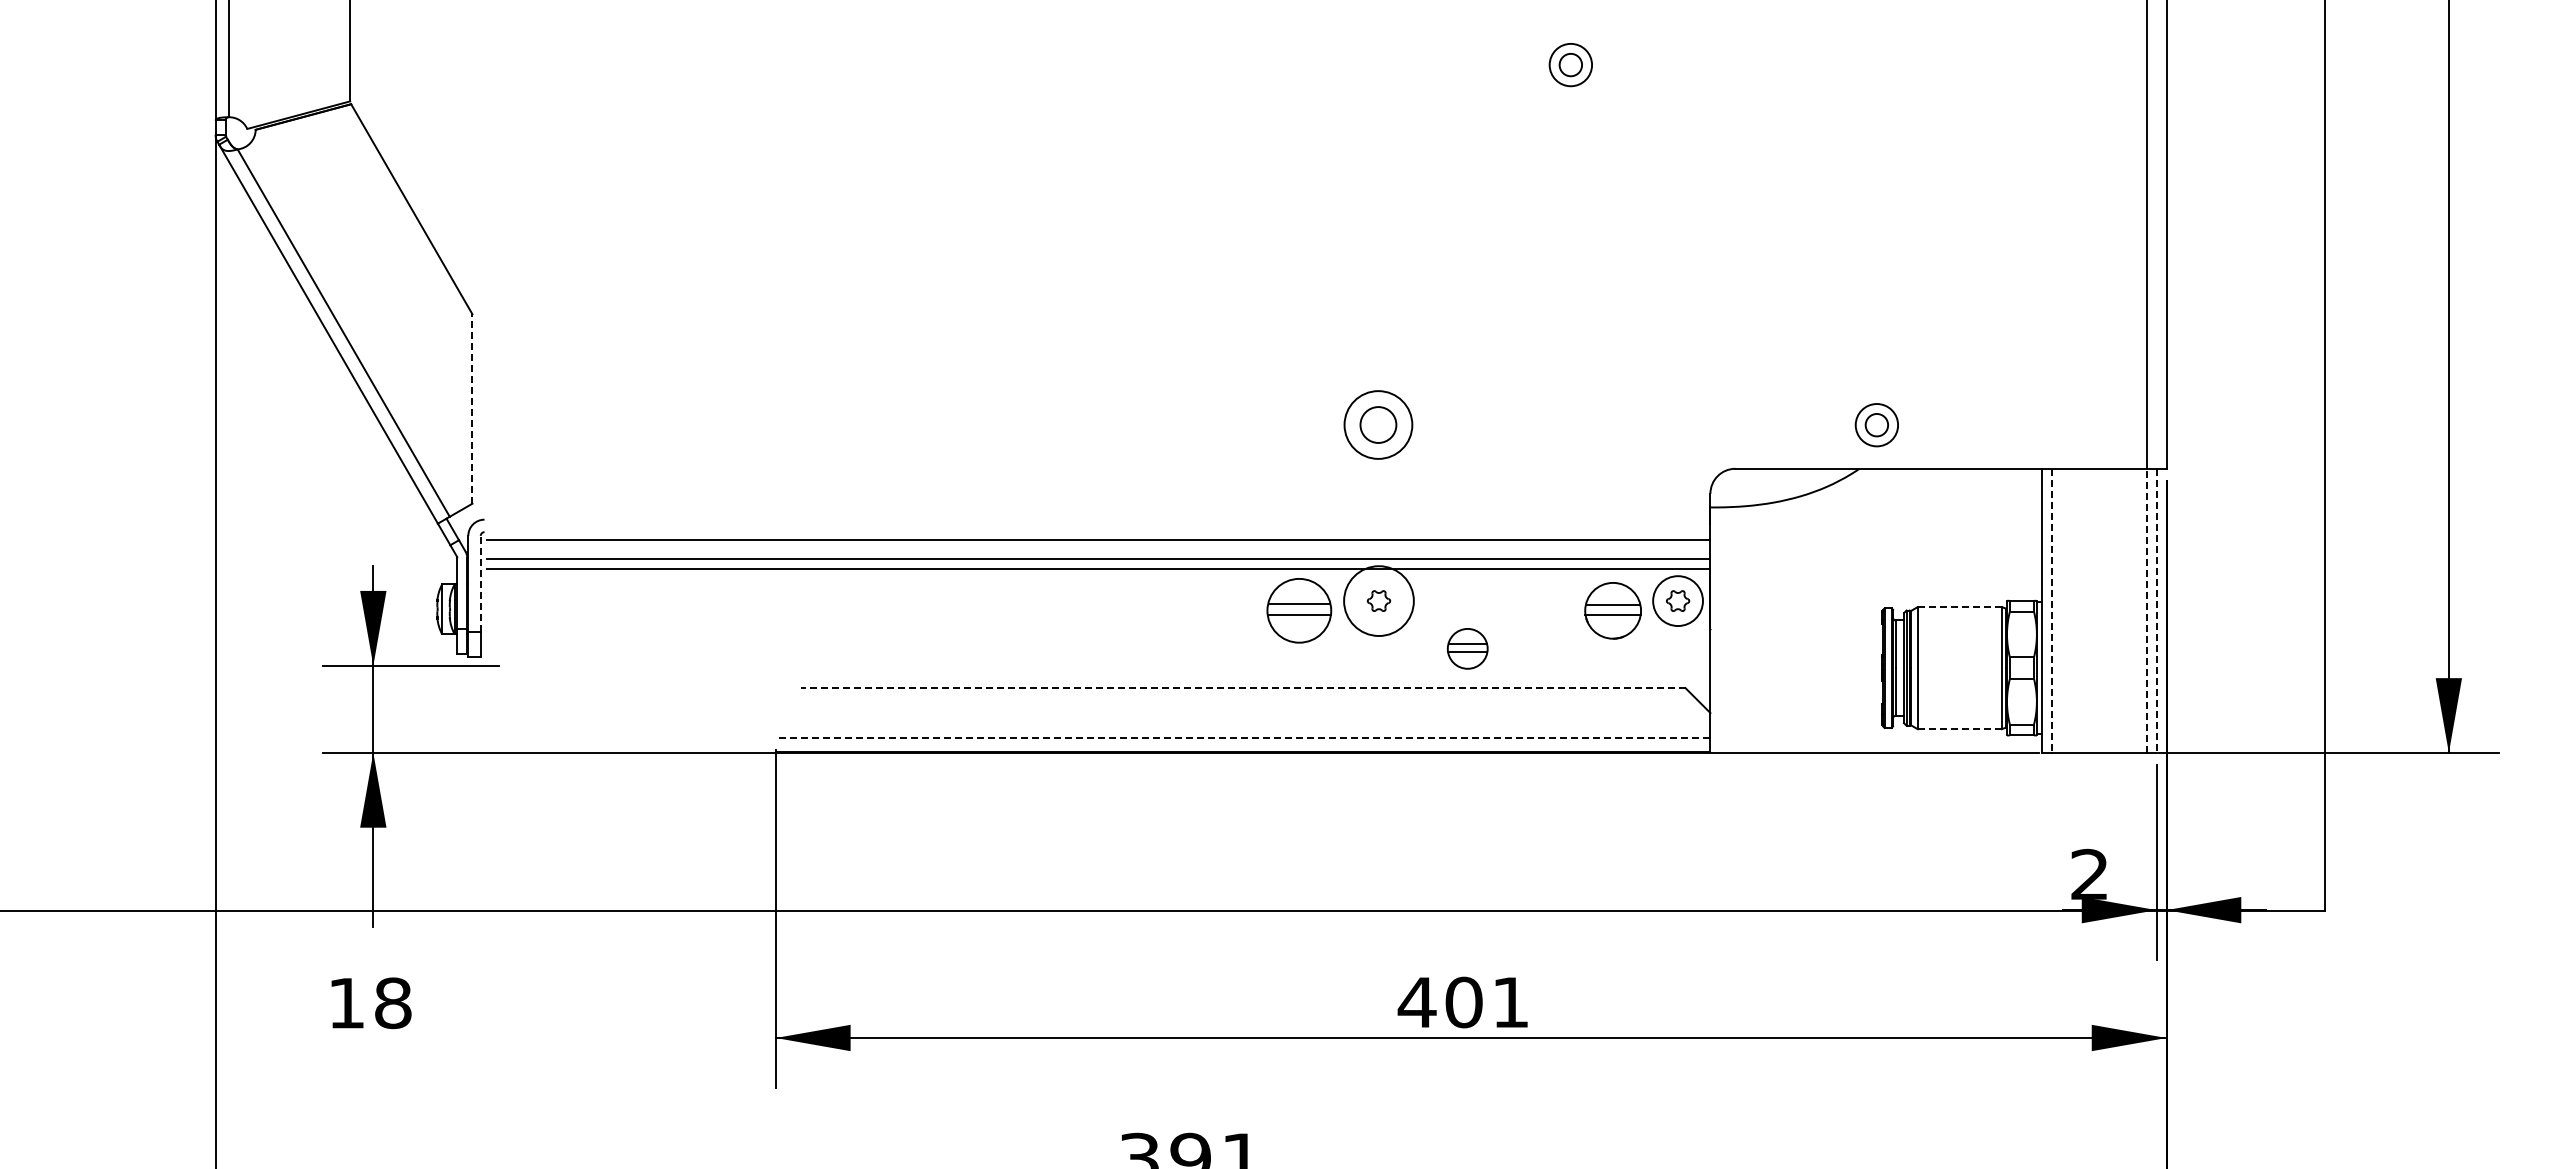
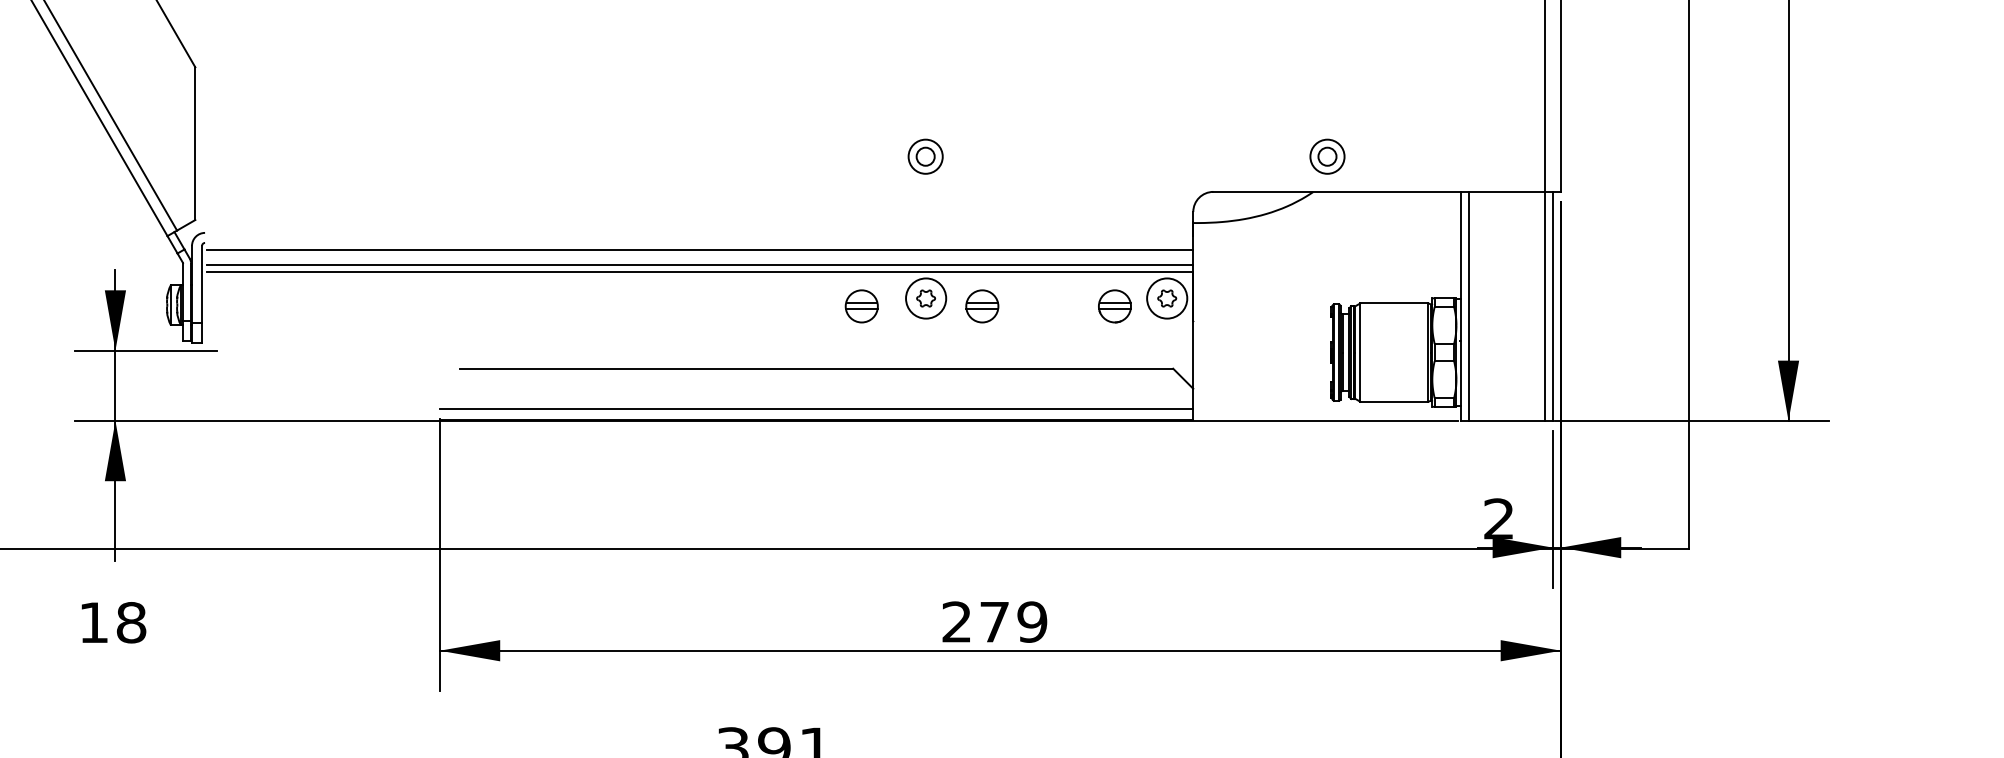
line: (472, 409) -> (195, 144), dashed -> solid
part: (1378, 425) -> (925, 156), size x0.62
line: (480, 583) -> (201, 284), dashed -> solid
circle: (1378, 601) -> (925, 298), size x0.71
line: (1959, 607) -> (1394, 303), dashed -> solid
part: (1298, 610) -> (861, 306), size x0.62
part: (1613, 610) -> (1115, 306), size x0.71
line: (2146, 610) -> (1544, 306), dashed -> solid
line: (2051, 611) -> (1468, 306), dashed -> solid
line: (2156, 611) -> (1552, 306), dashed -> solid
part: (1467, 648) -> (982, 306), moved
line: (1242, 688) -> (816, 368), dashed -> solid
line: (1960, 729) -> (1394, 402), dashed -> solid
line: (1242, 737) -> (816, 408), dashed -> solid
text: (1463, 1002) -> (994, 622), 401 -> 279

